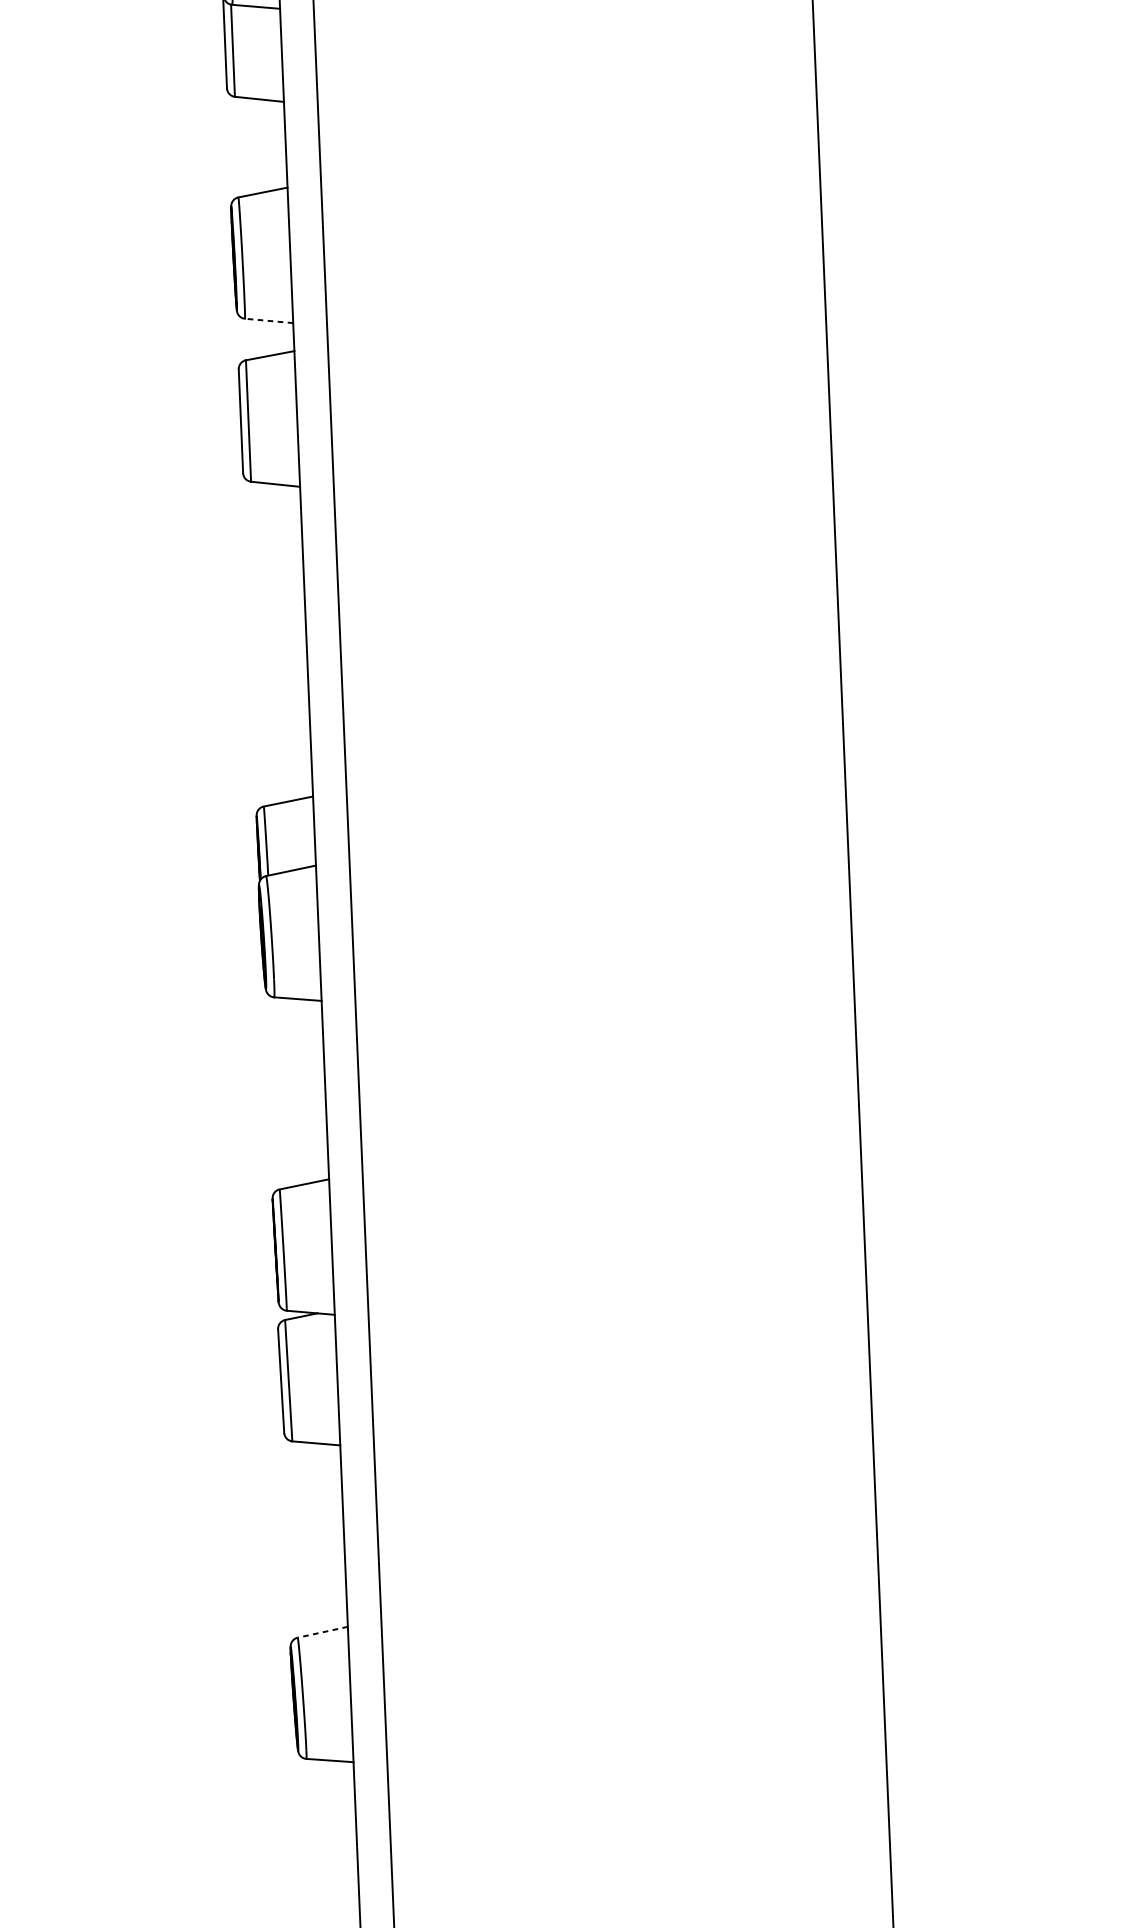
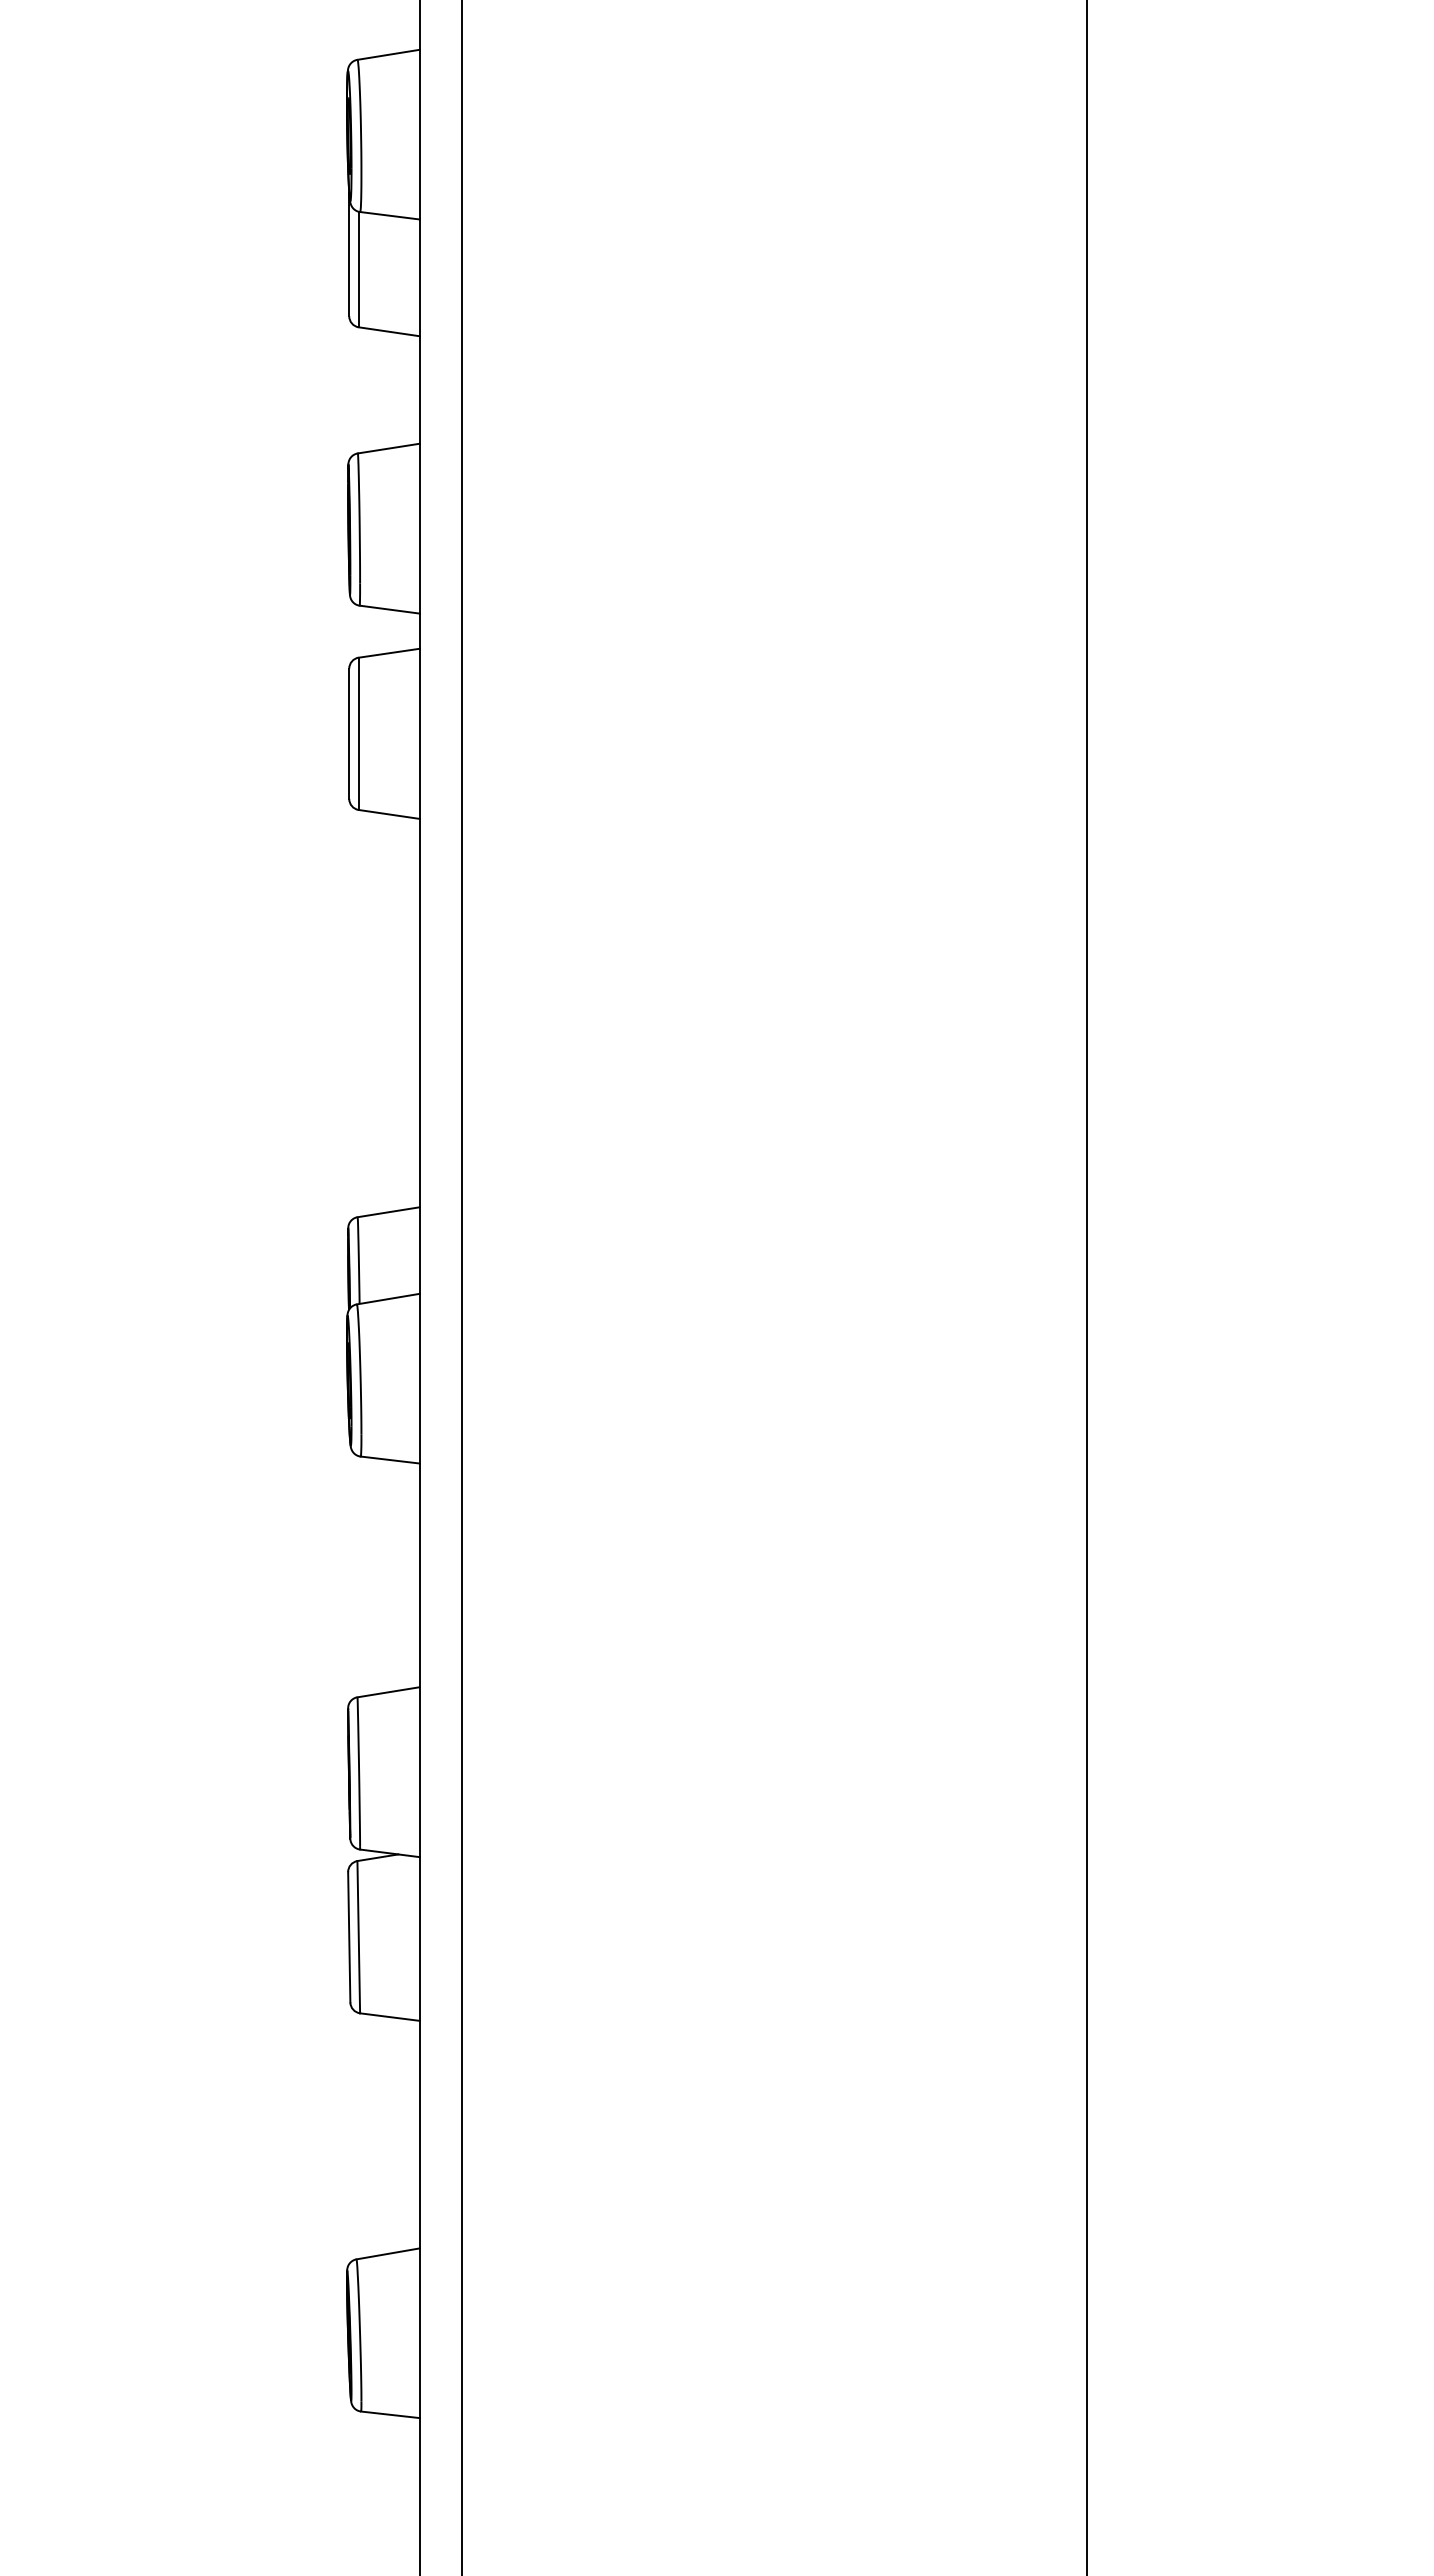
line: (268, 320) -> (389, 609), dashed -> solid
line: (322, 1631) -> (387, 2253), dashed -> solid

